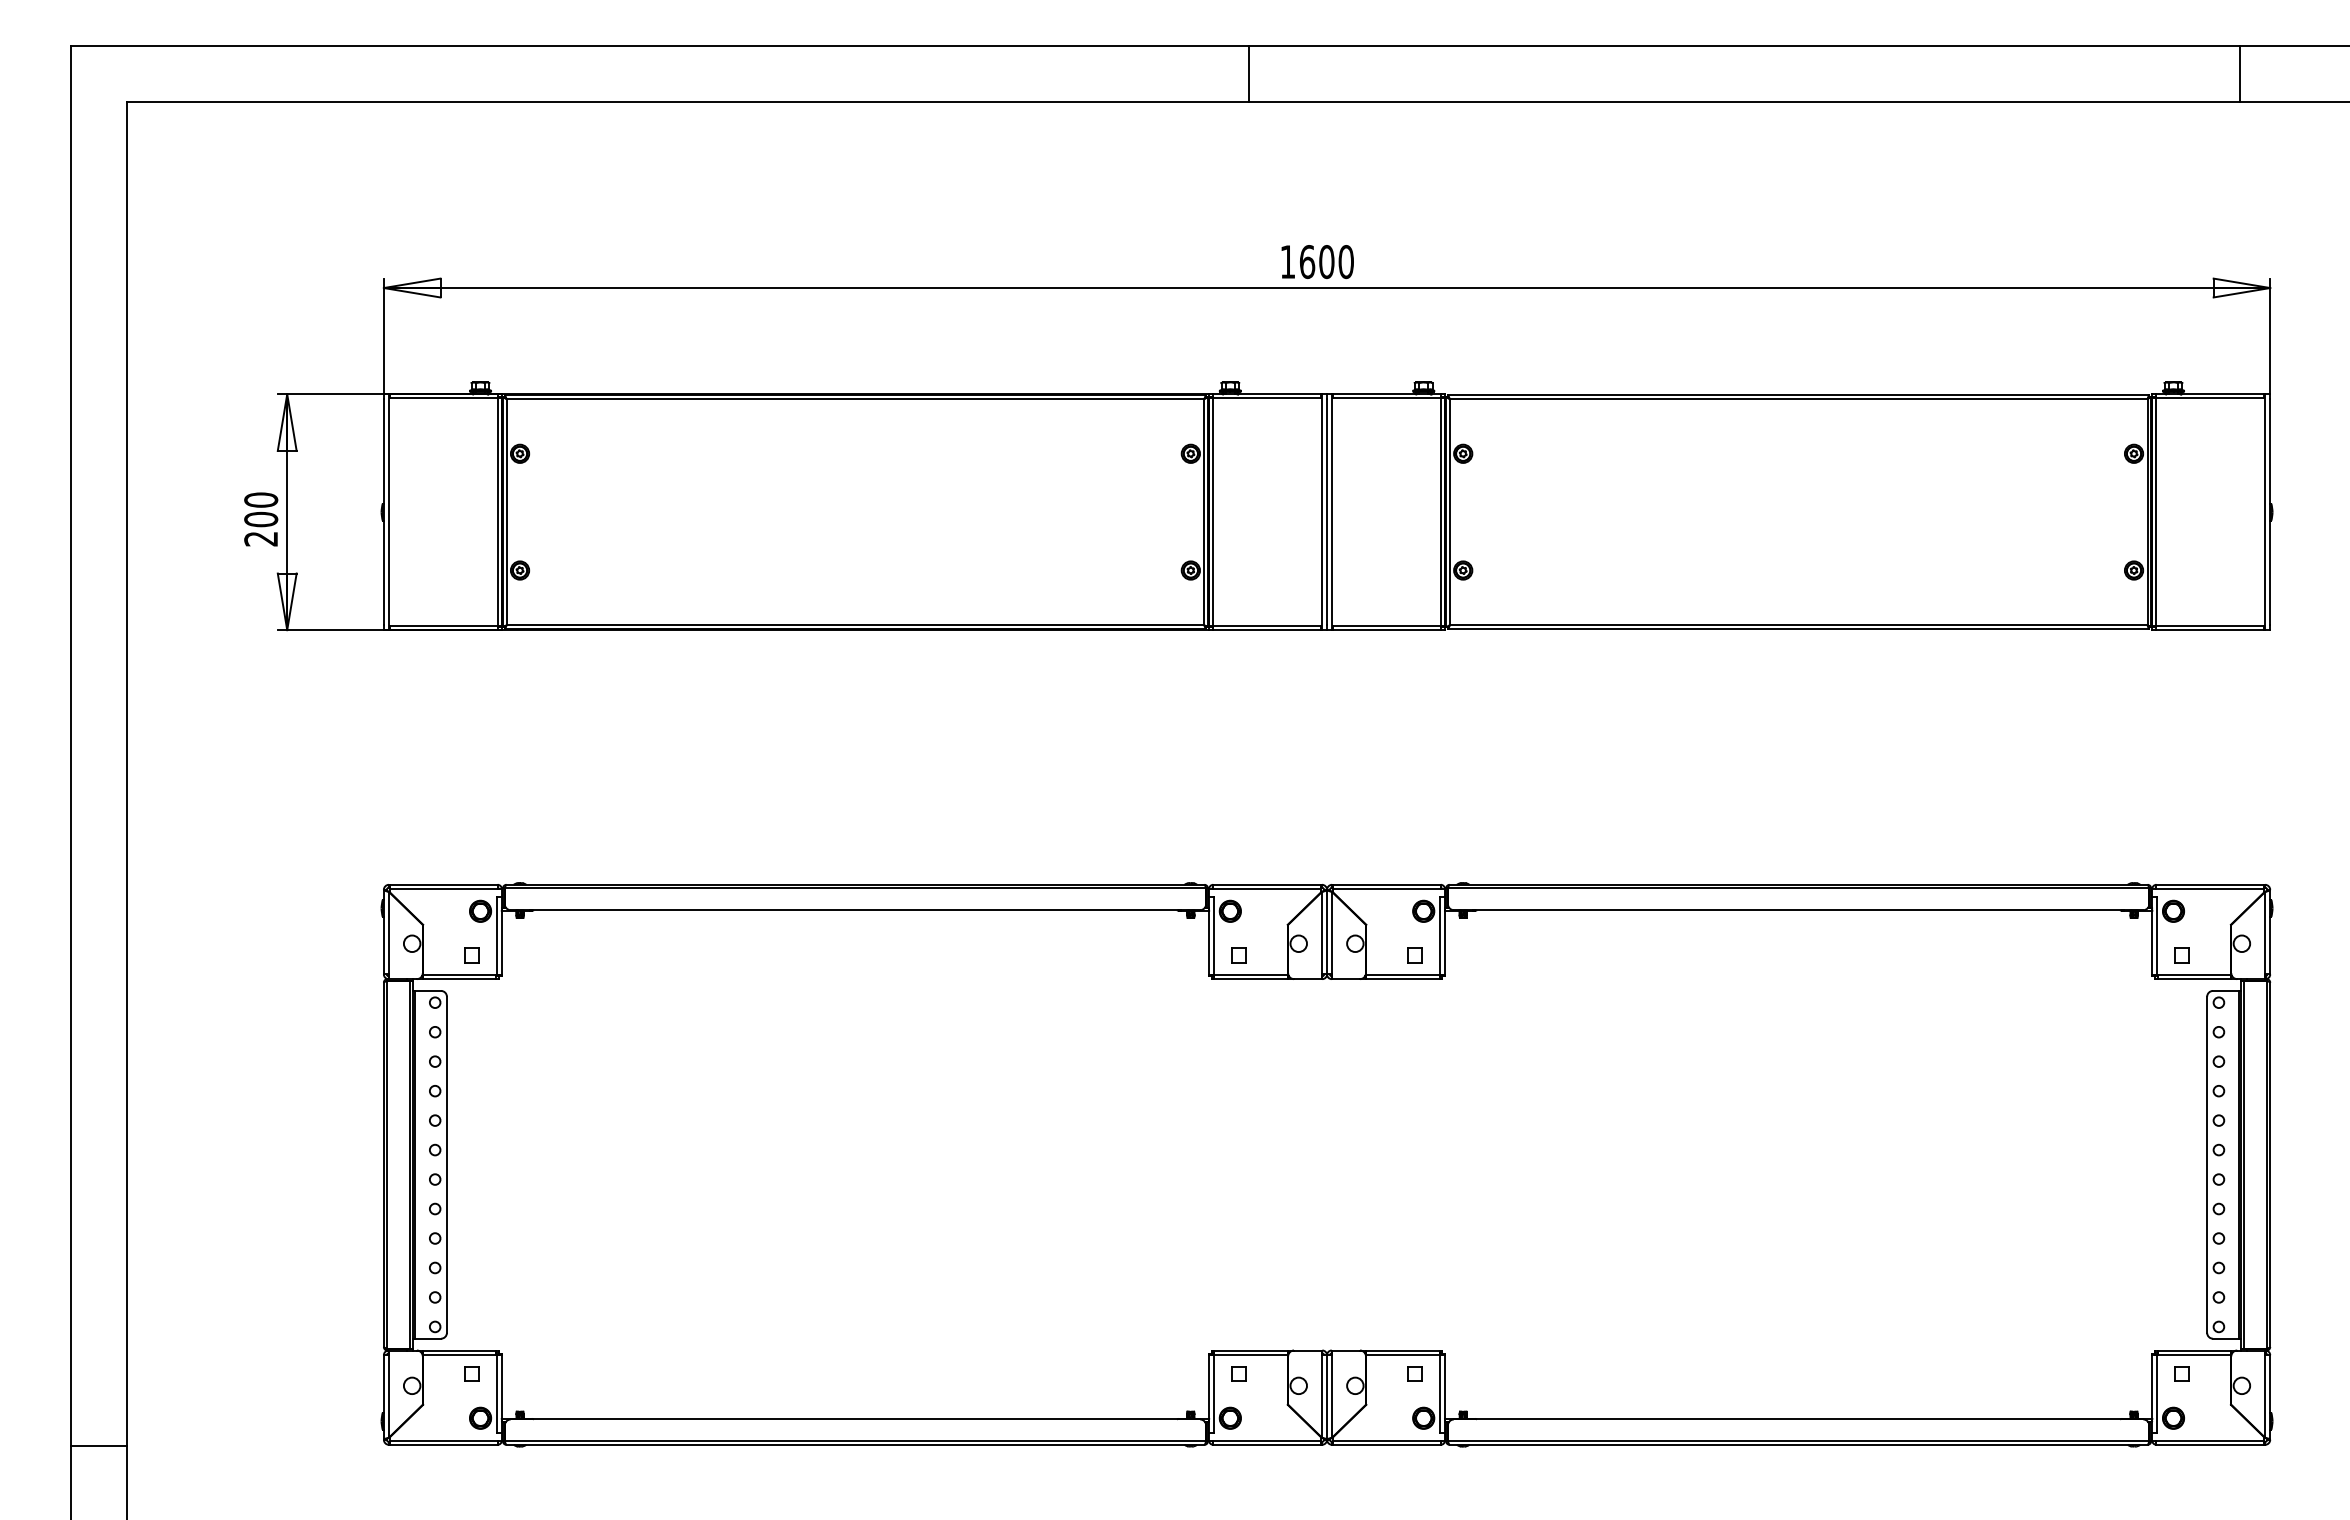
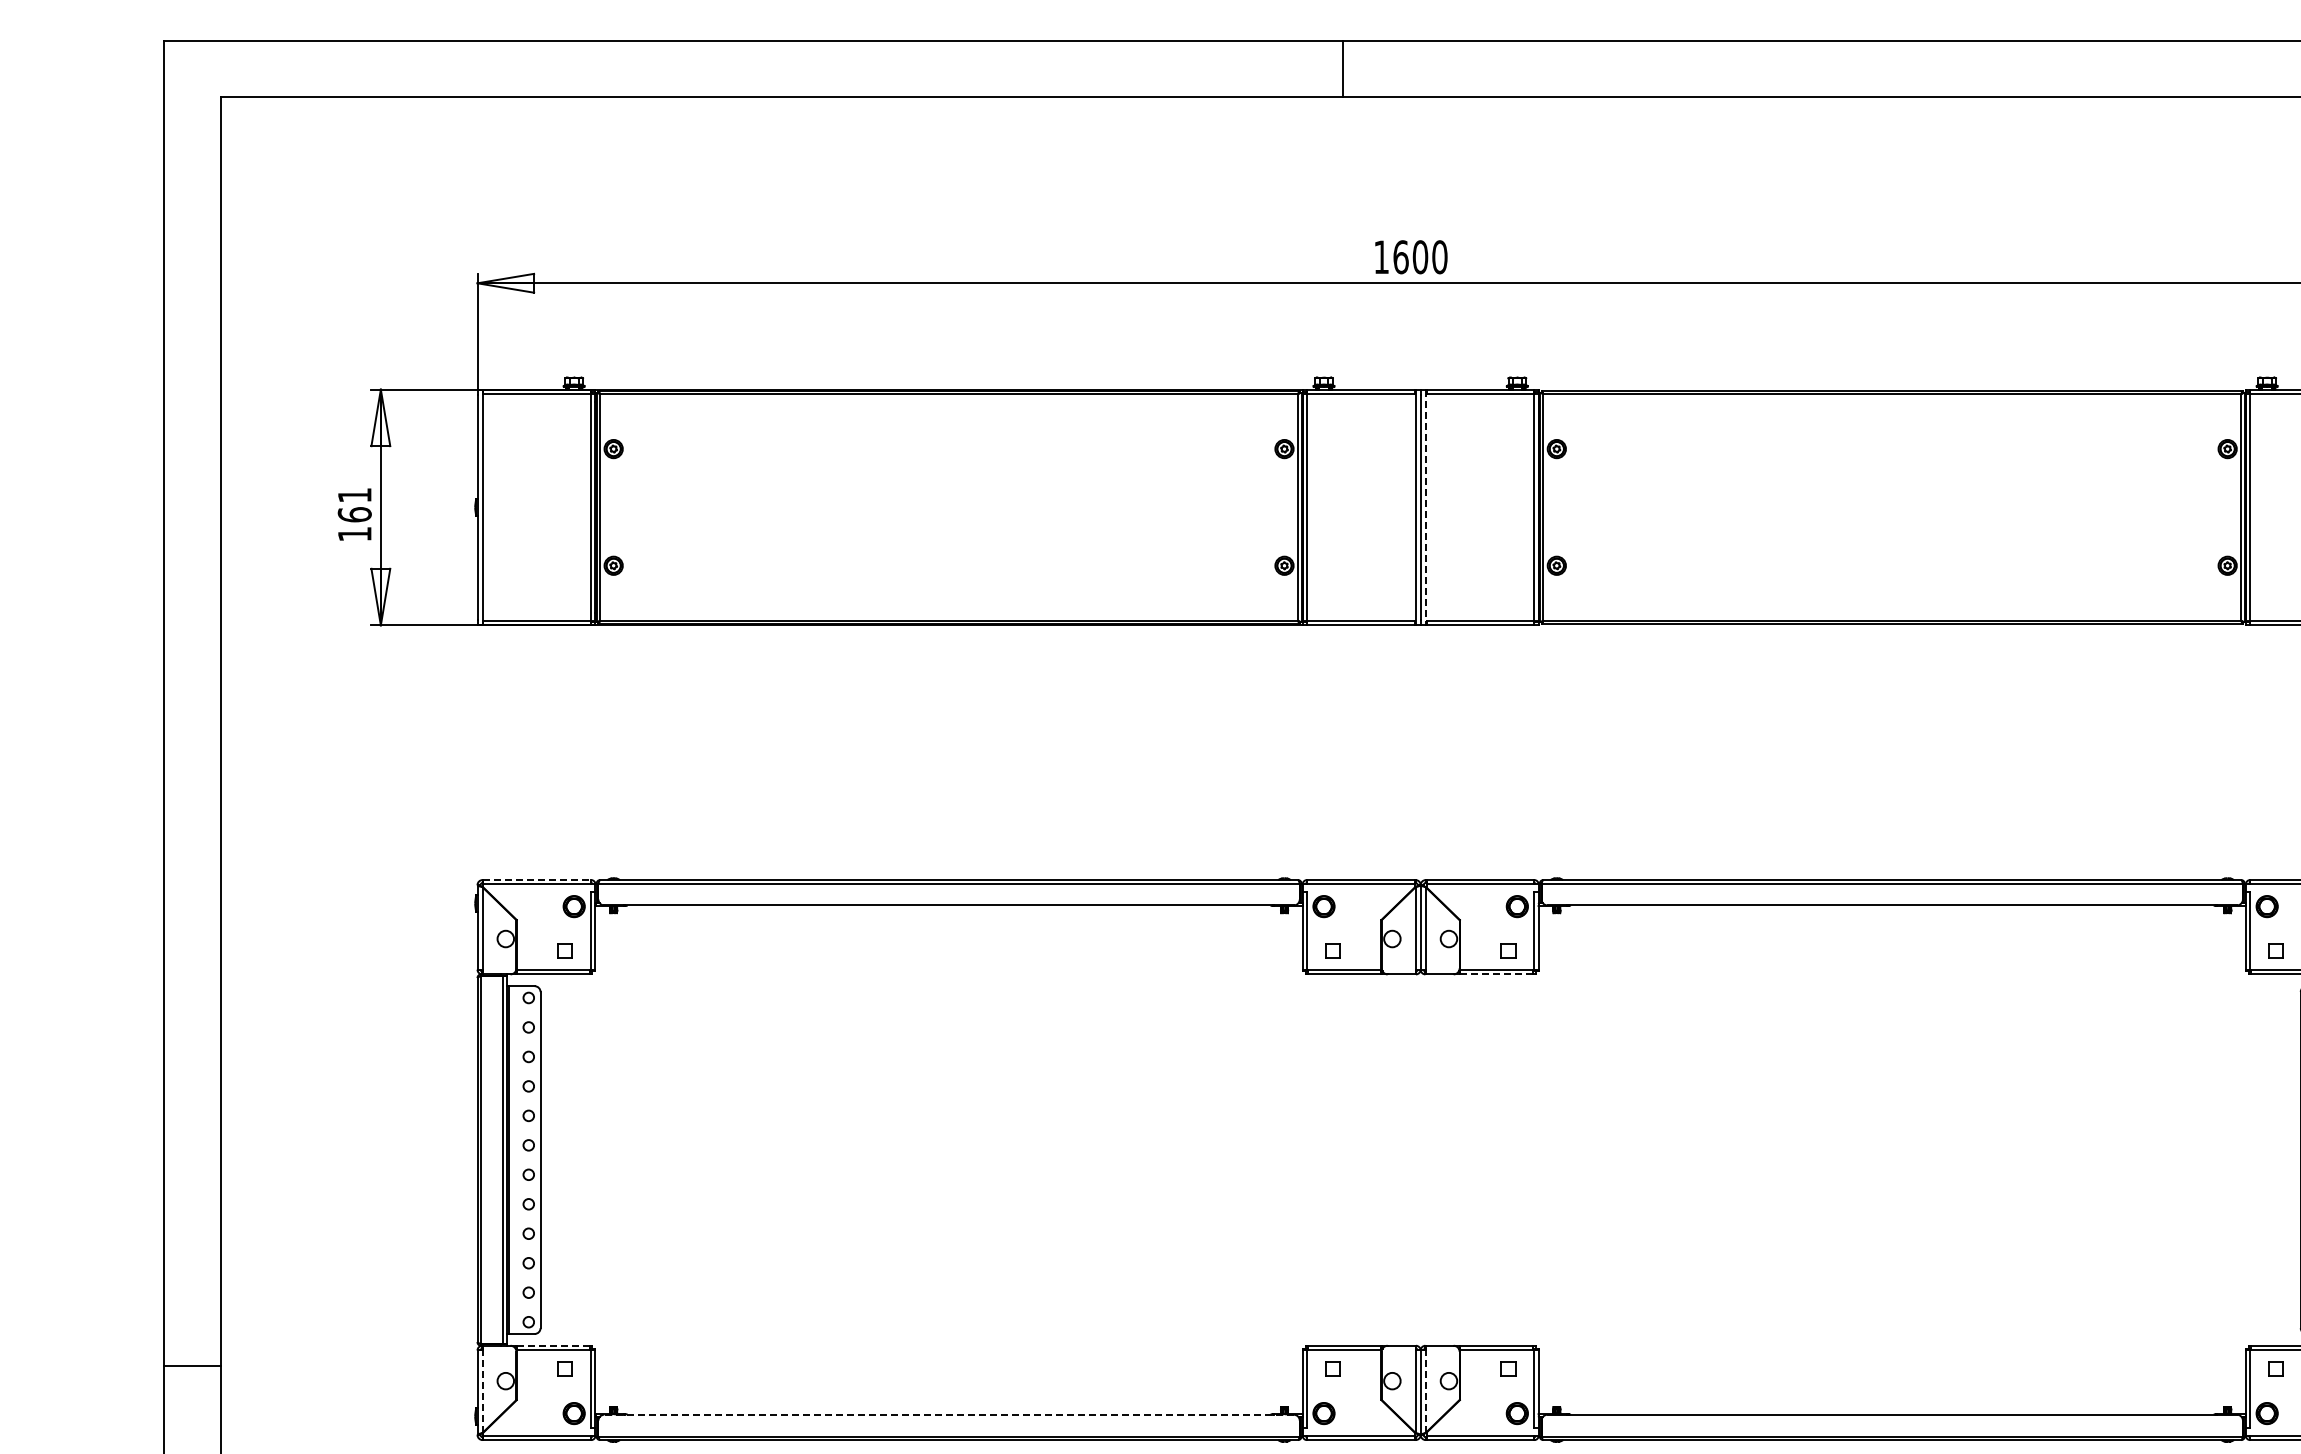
line: (1332, 512) -> (1426, 507), solid -> dashed
text: (261, 519) -> (355, 514), 200 -> 161
line: (443, 884) -> (537, 879), solid -> dashed
line: (1402, 979) -> (1496, 974), solid -> dashed
line: (459, 1350) -> (553, 1345), solid -> dashed
line: (388, 1395) -> (482, 1390), solid -> dashed
line: (1332, 1395) -> (1426, 1390), solid -> dashed
line: (855, 1419) -> (949, 1414), solid -> dashed
line: (98, 1446) -> (192, 1366), moved

